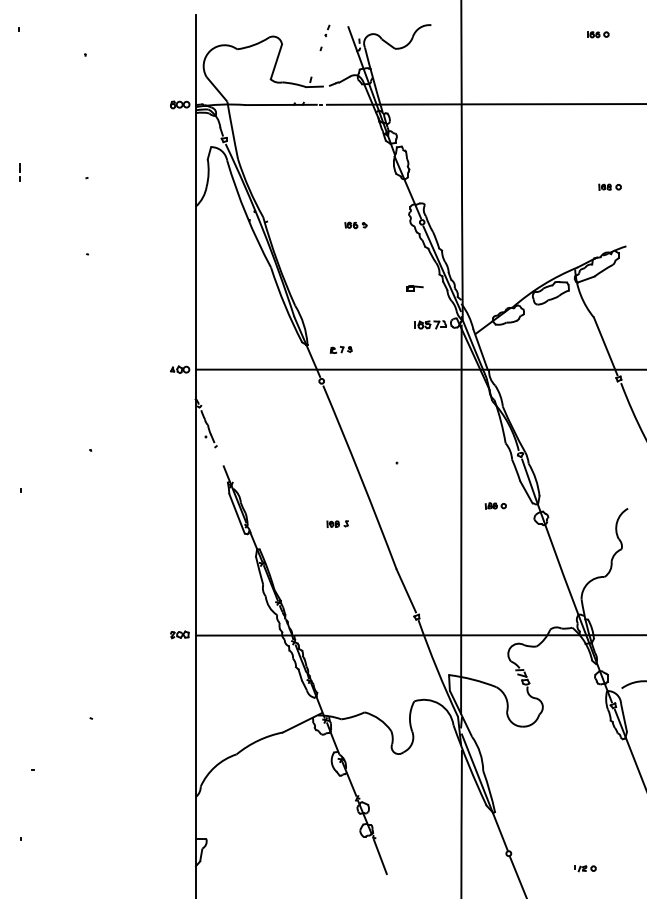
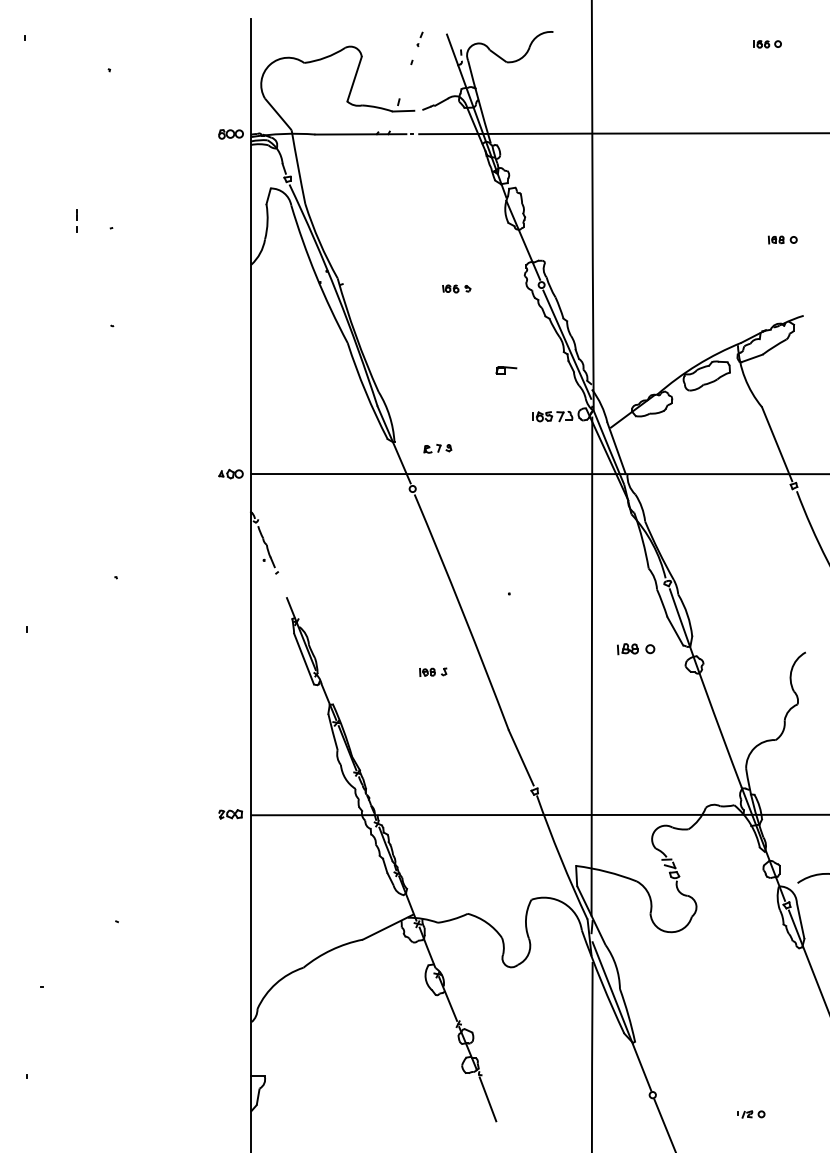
line: (19, 172) -> (76, 220), moved
part: (415, 288) -> (506, 370), moved
part: (496, 505) -> (636, 648), size x1.4

